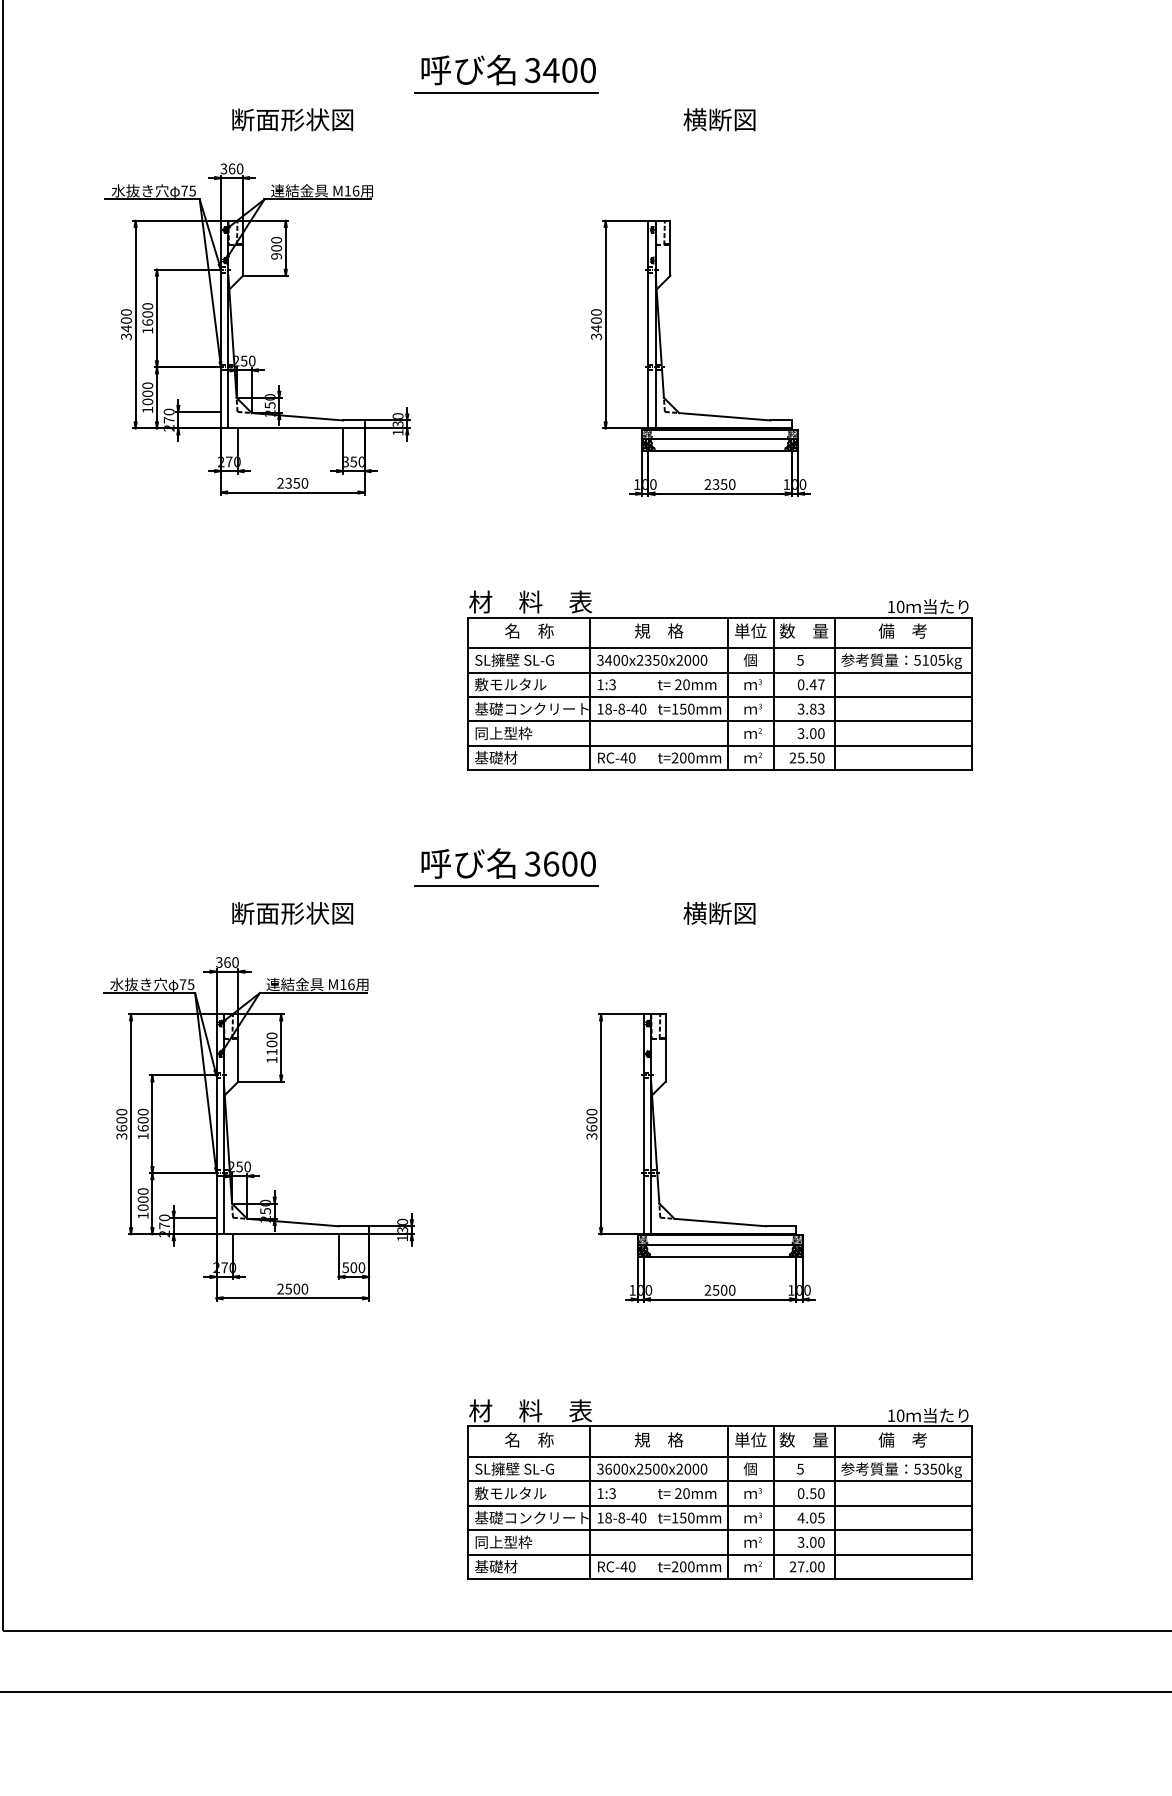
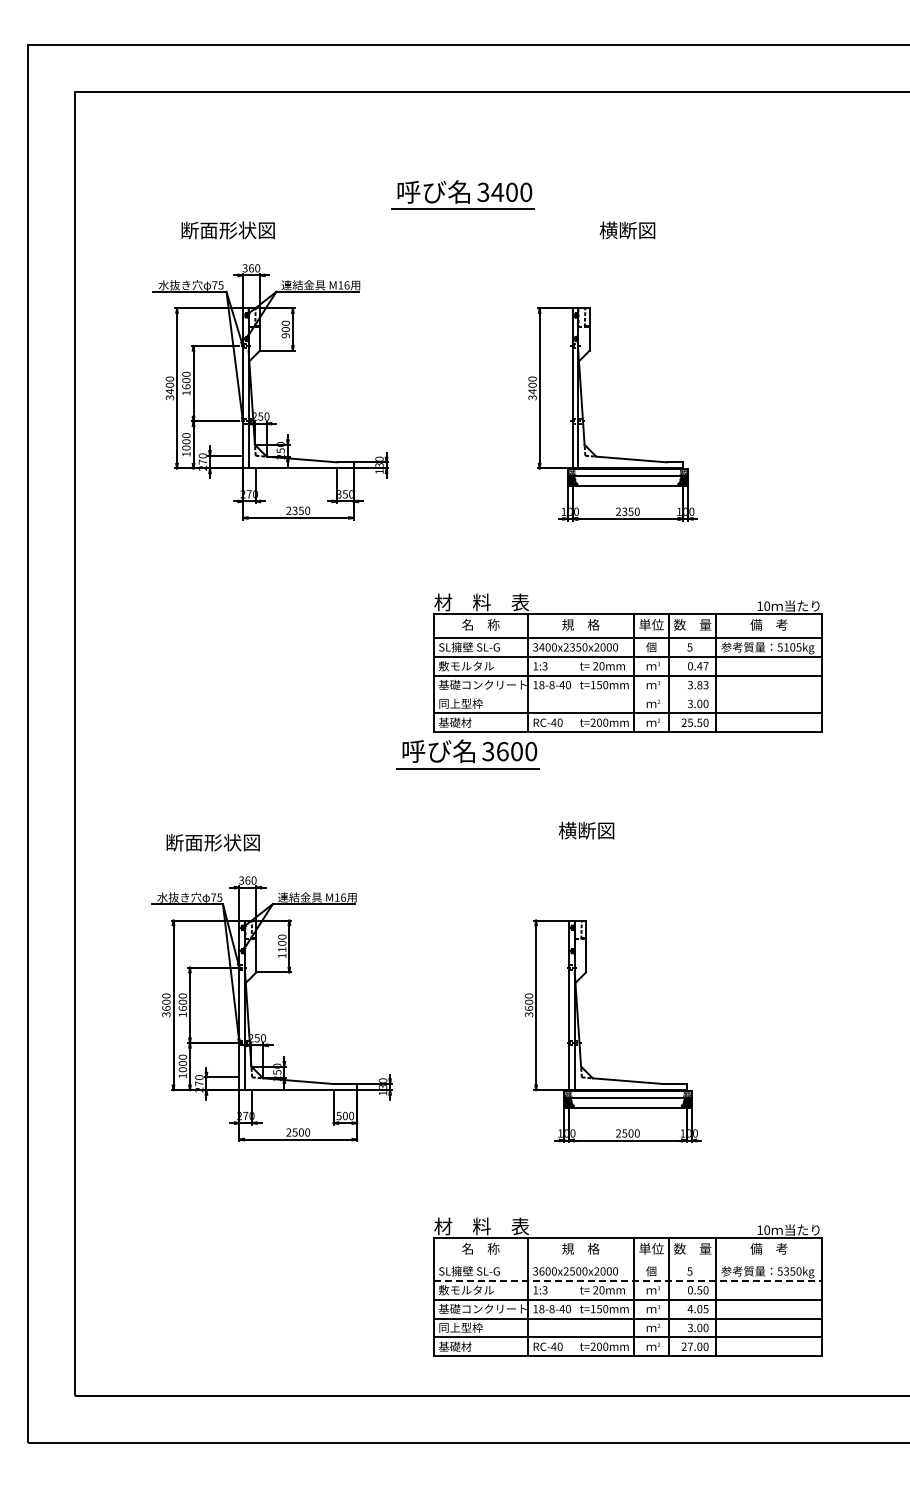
text: (291, 119) -> (227, 230), moved
line: (719, 721) -> (627, 694), removed
part: (505, 867) -> (467, 754), moved
text: (291, 913) -> (212, 842), moved
text: (719, 913) -> (586, 830), moved
line: (719, 1457) -> (627, 1262), removed
line: (720, 1480) -> (628, 1280), solid -> dashed

